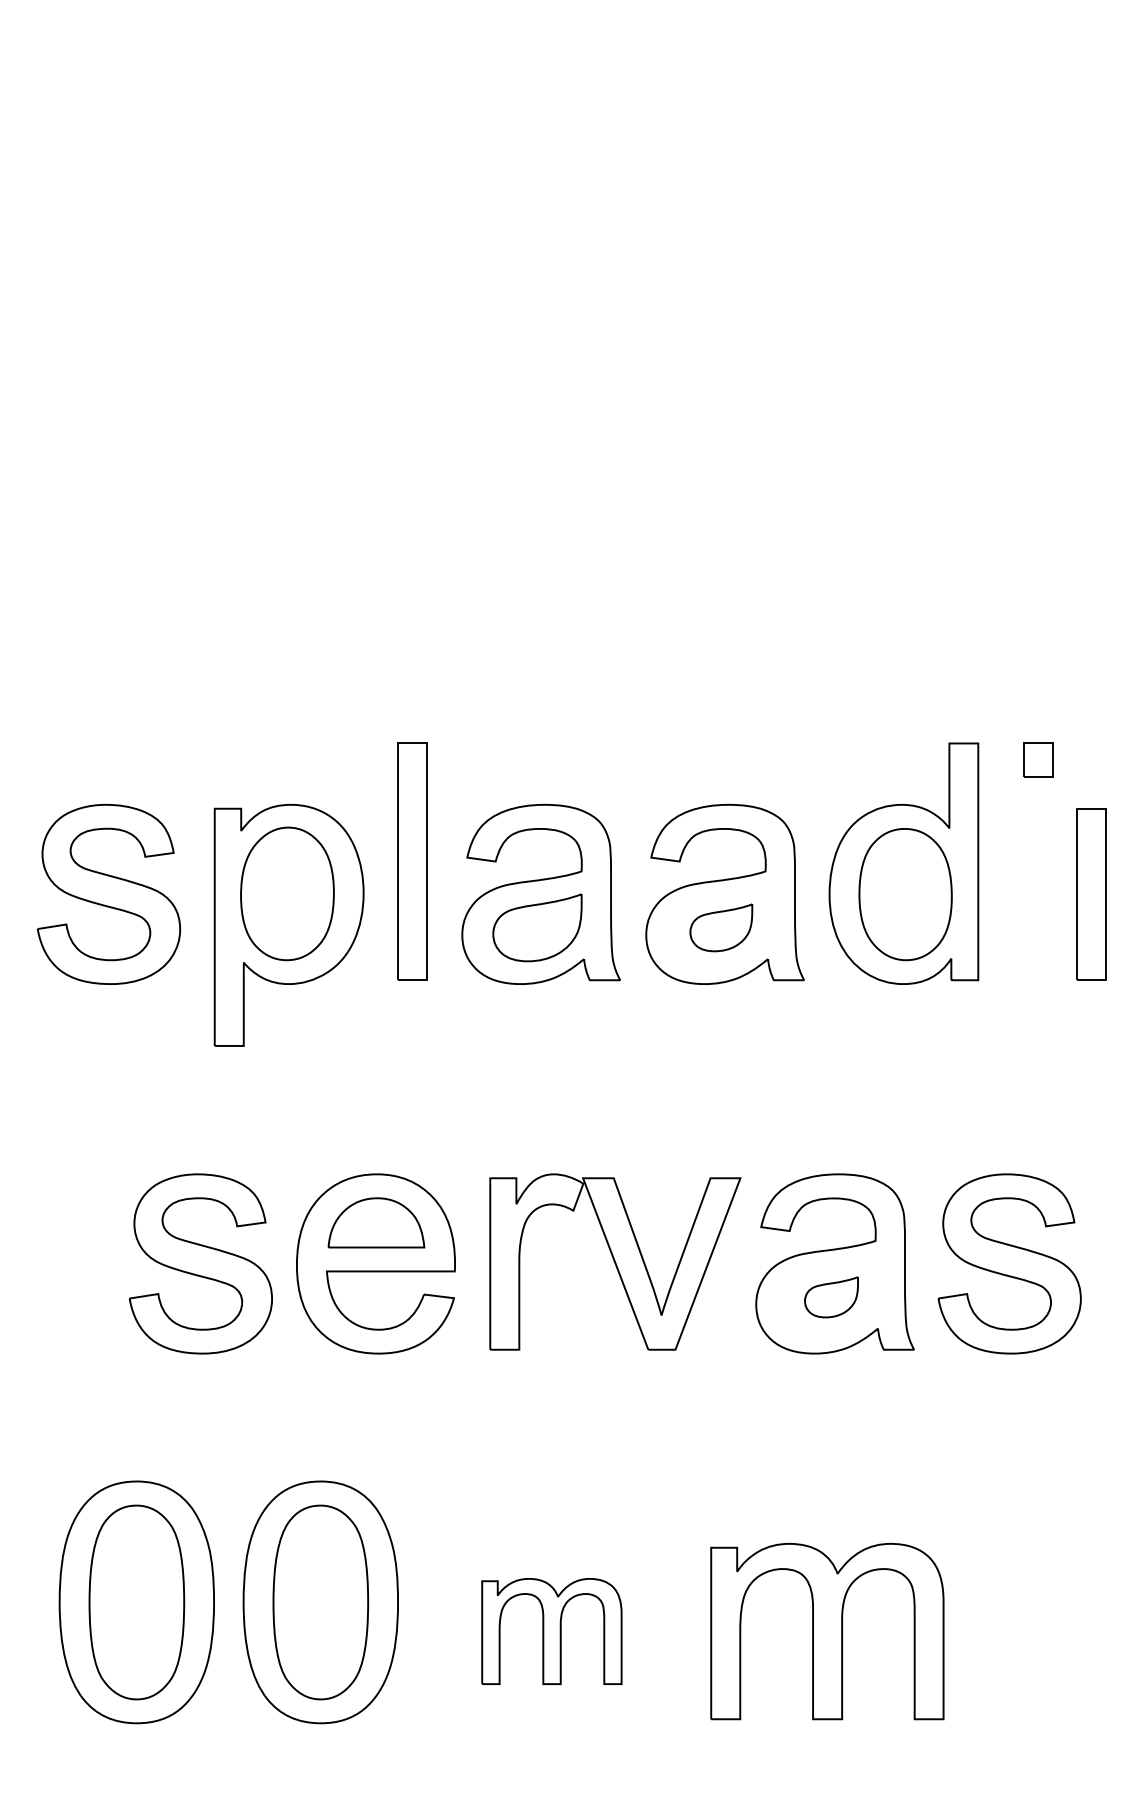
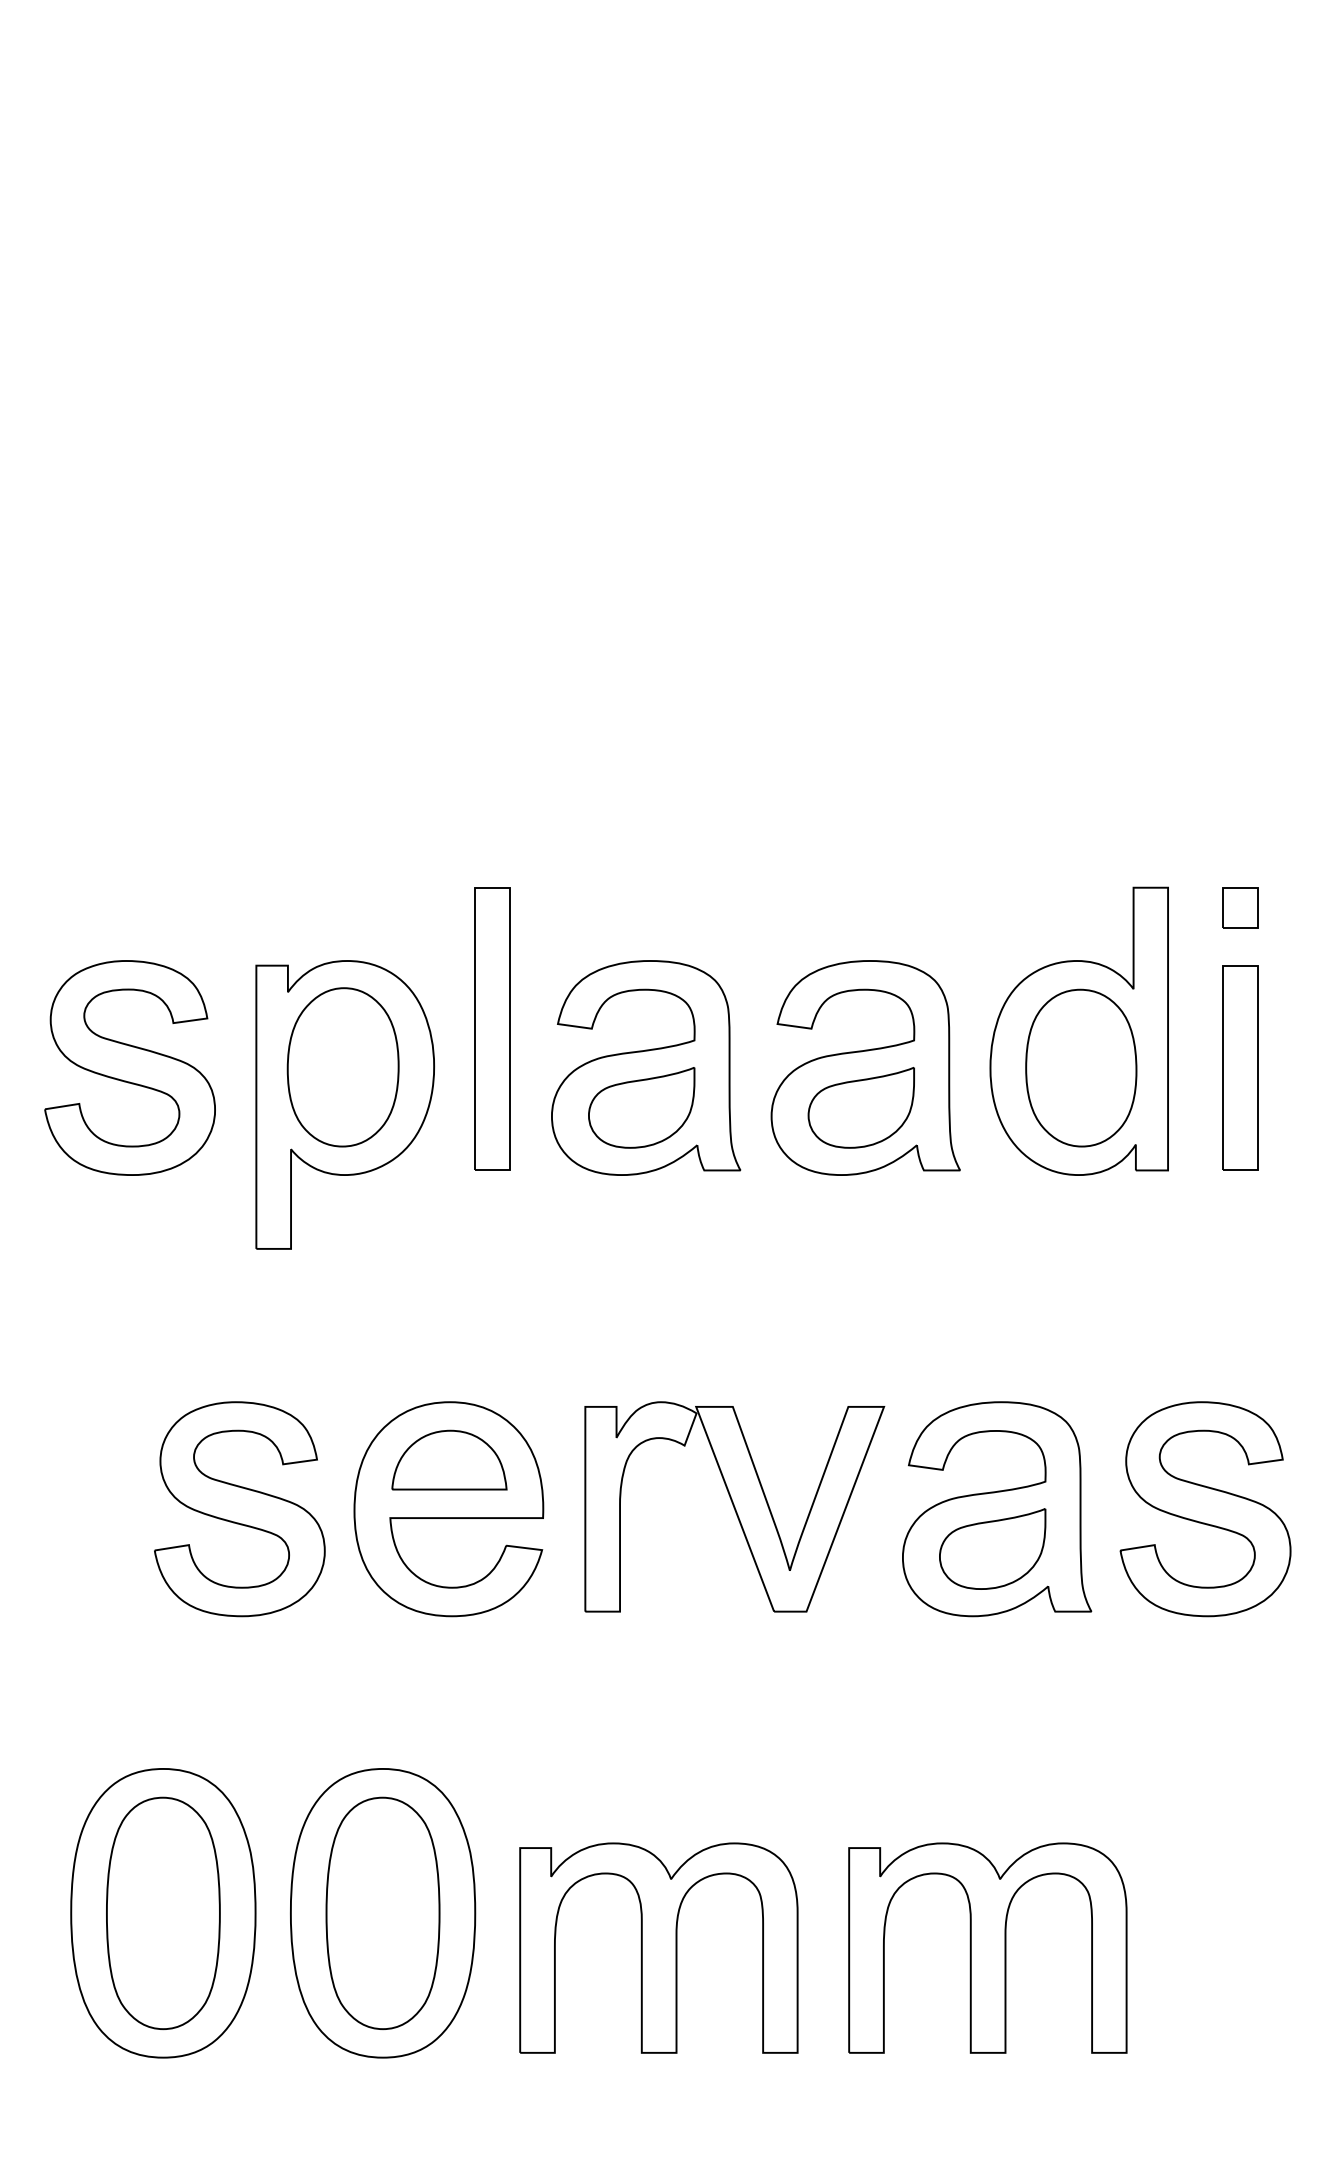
part: (1091, 894) -> (1240, 1067), moved
part: (720, 927) -> (860, 1107), size x1.43
part: (831, 1296) -> (992, 1548), size x1.67
part: (551, 1631) -> (658, 1947), size x1.67

